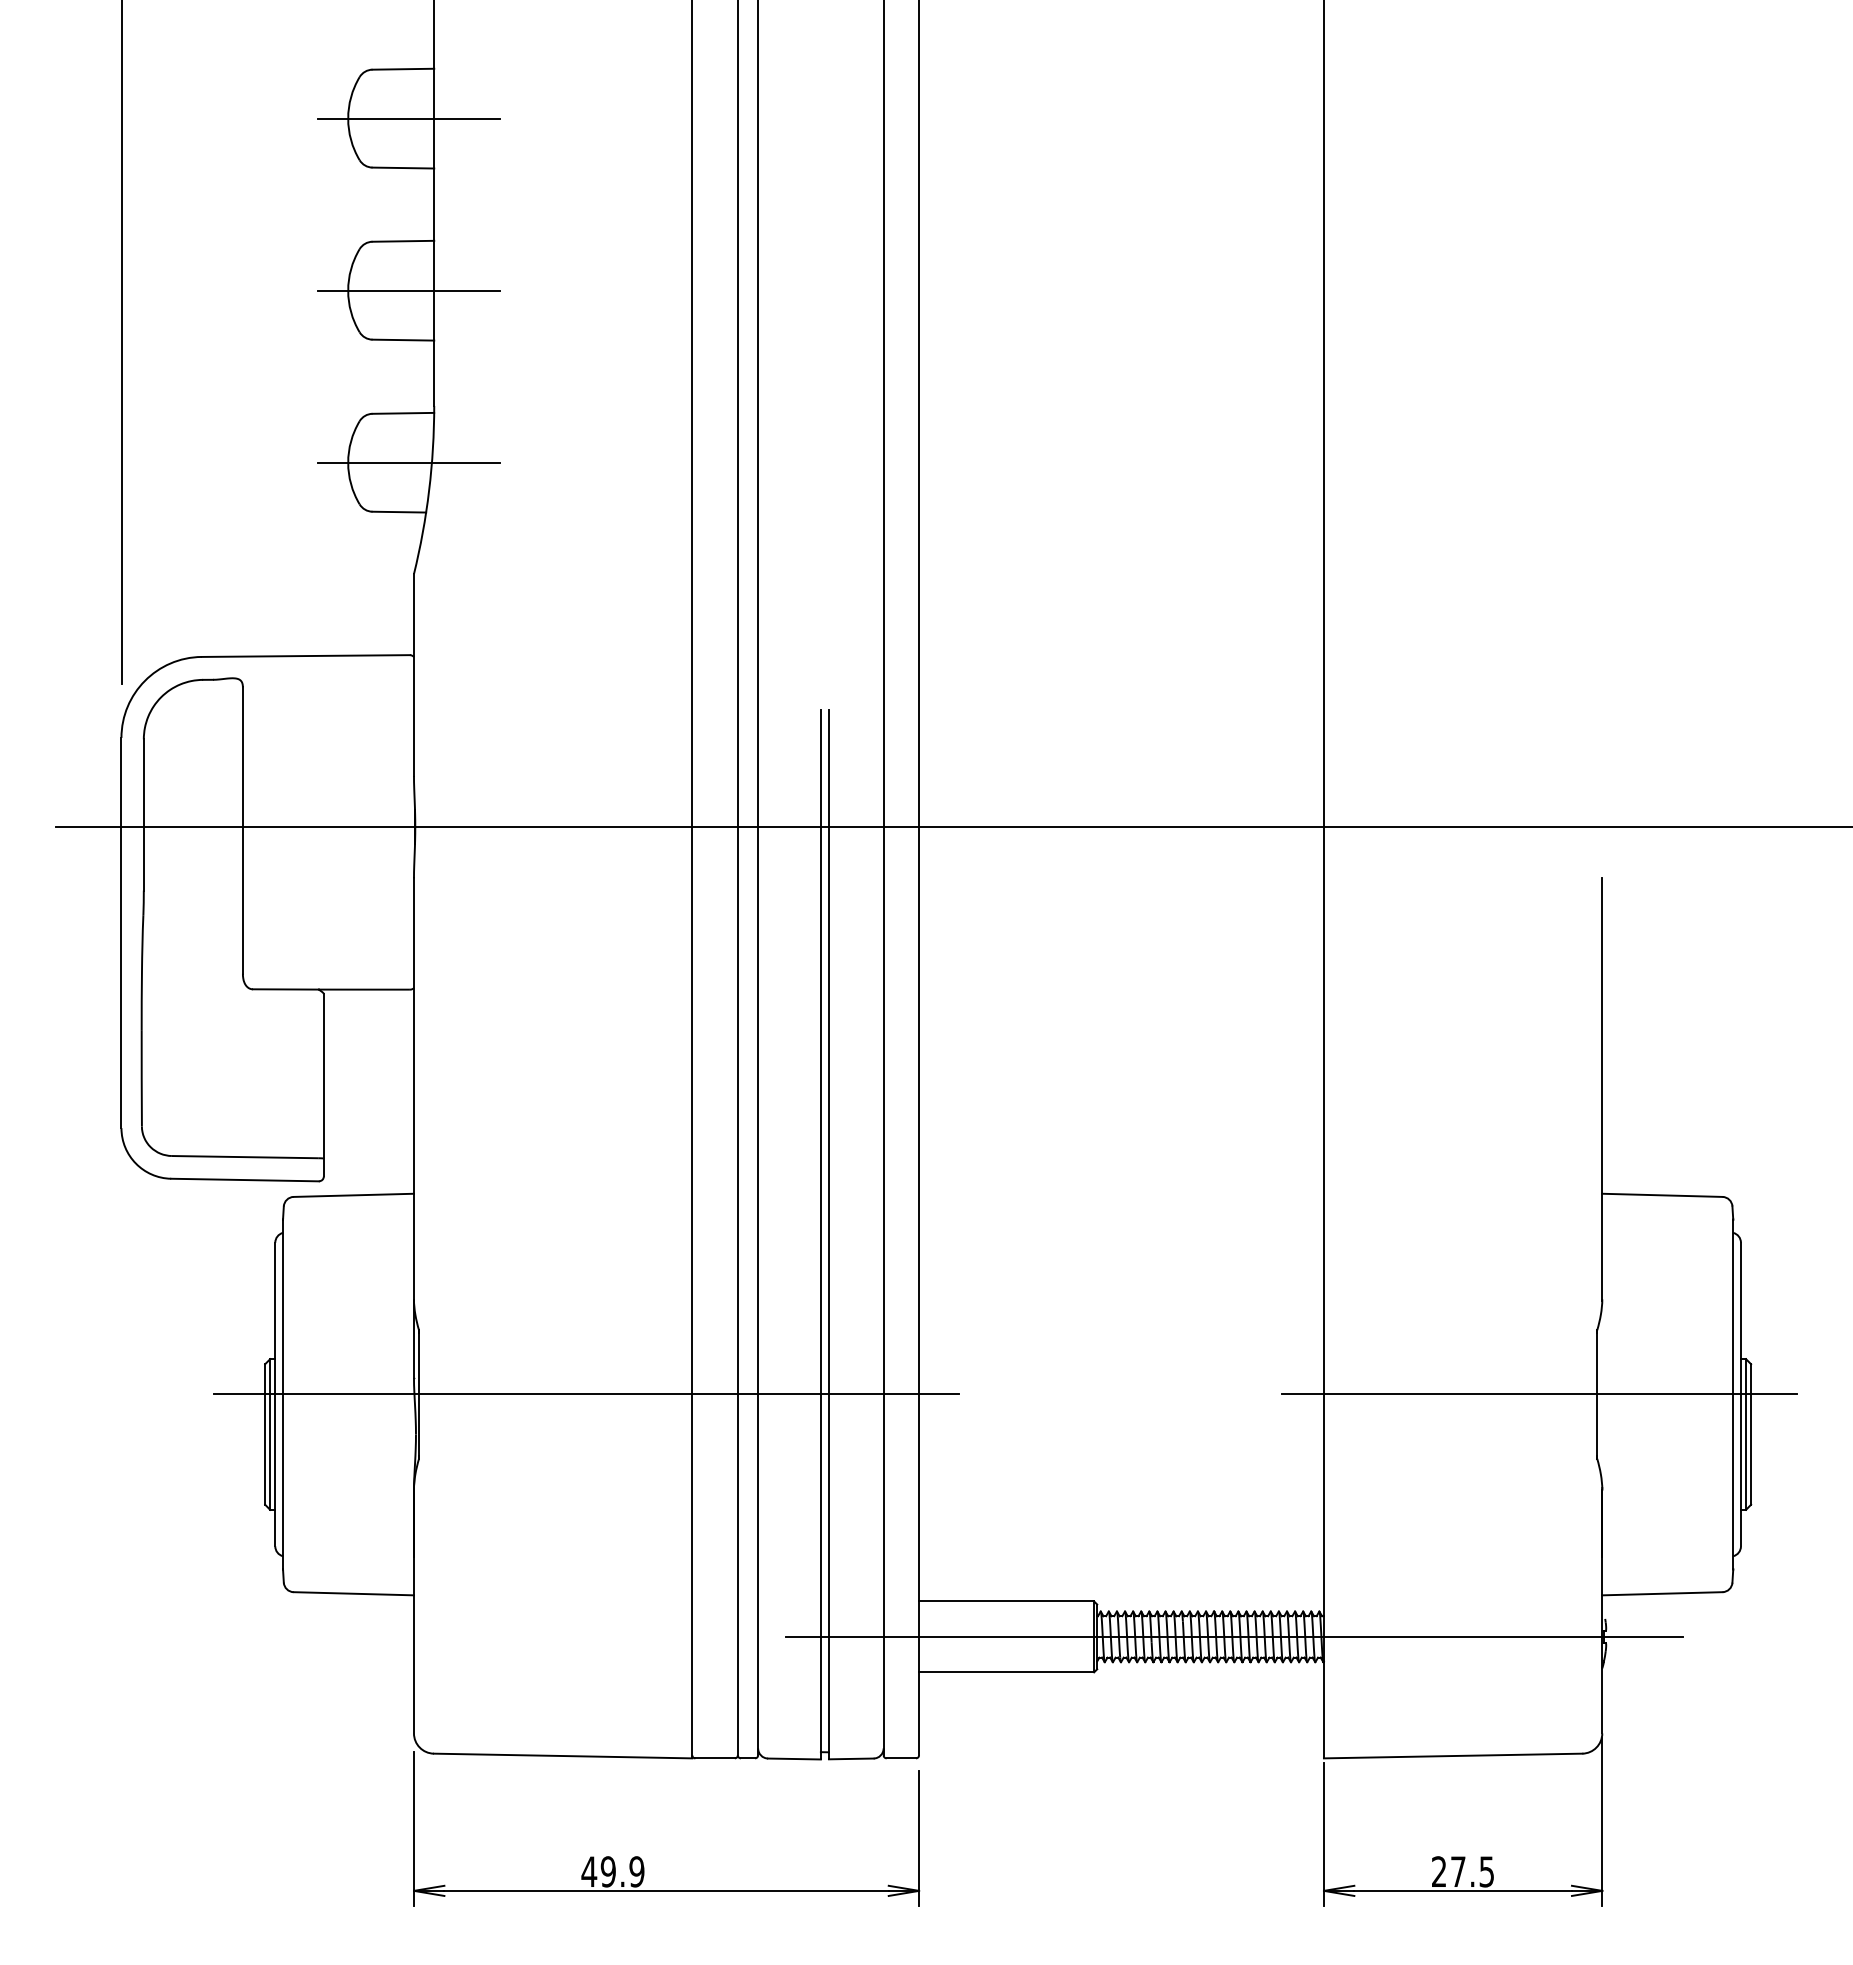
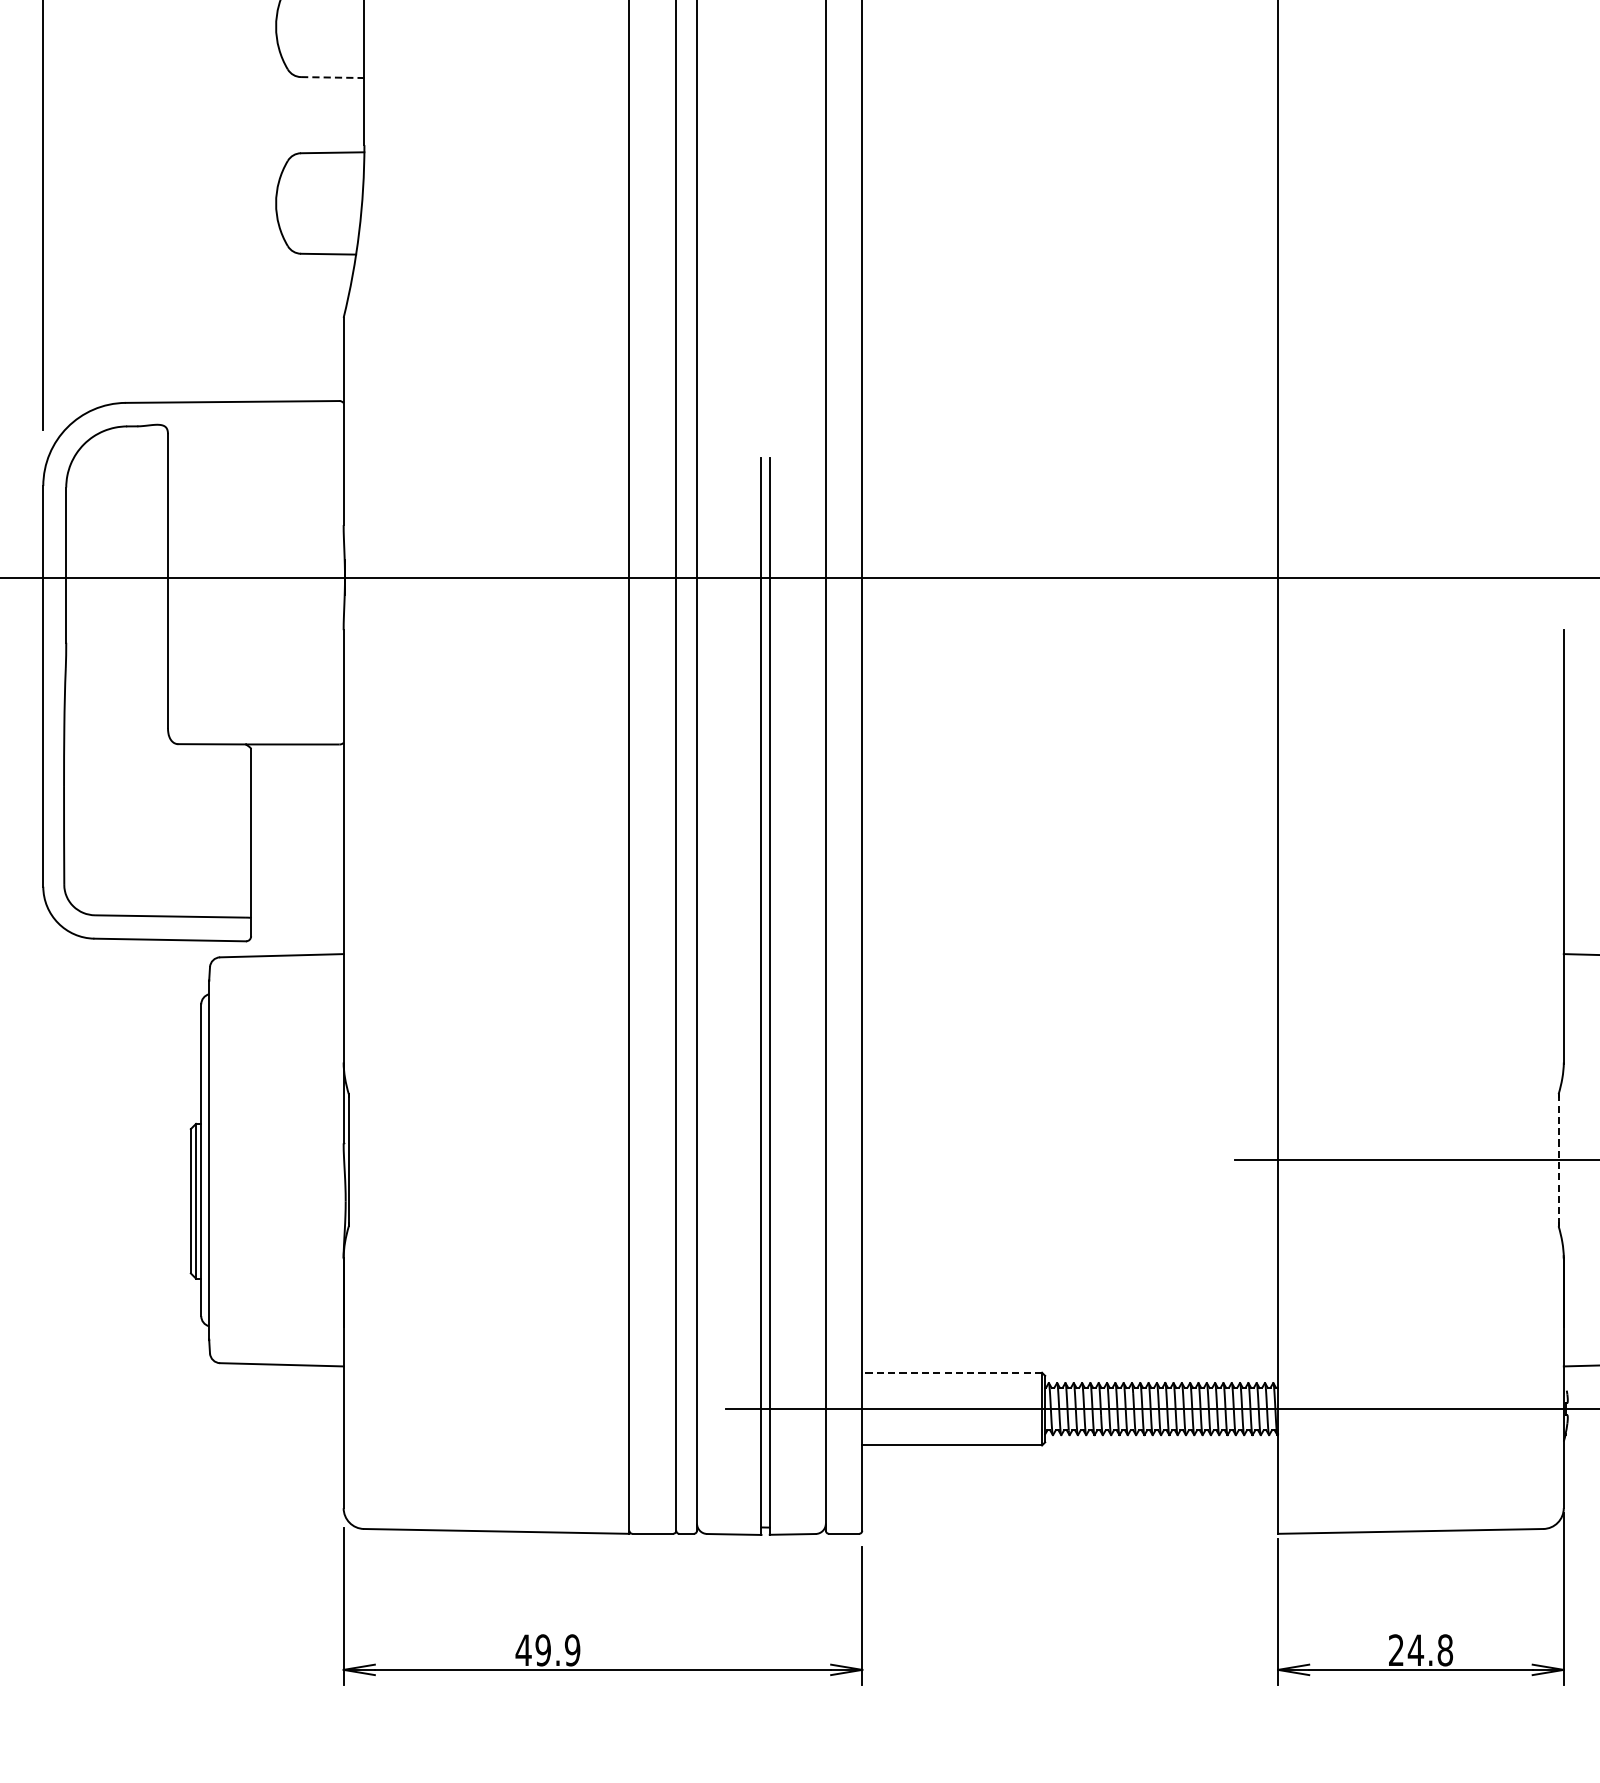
line: (408, 290) -> (338, 26), removed
line: (403, 340) -> (332, 77), solid -> dashed
line: (408, 462) -> (338, 203), removed
line: (585, 1393) -> (519, 1159), removed
line: (1597, 1395) -> (1558, 1161), solid -> dashed
line: (1006, 1601) -> (952, 1372), solid -> dashed
text: (1472, 1871) -> (1430, 1649), 27.5 -> 24.8

